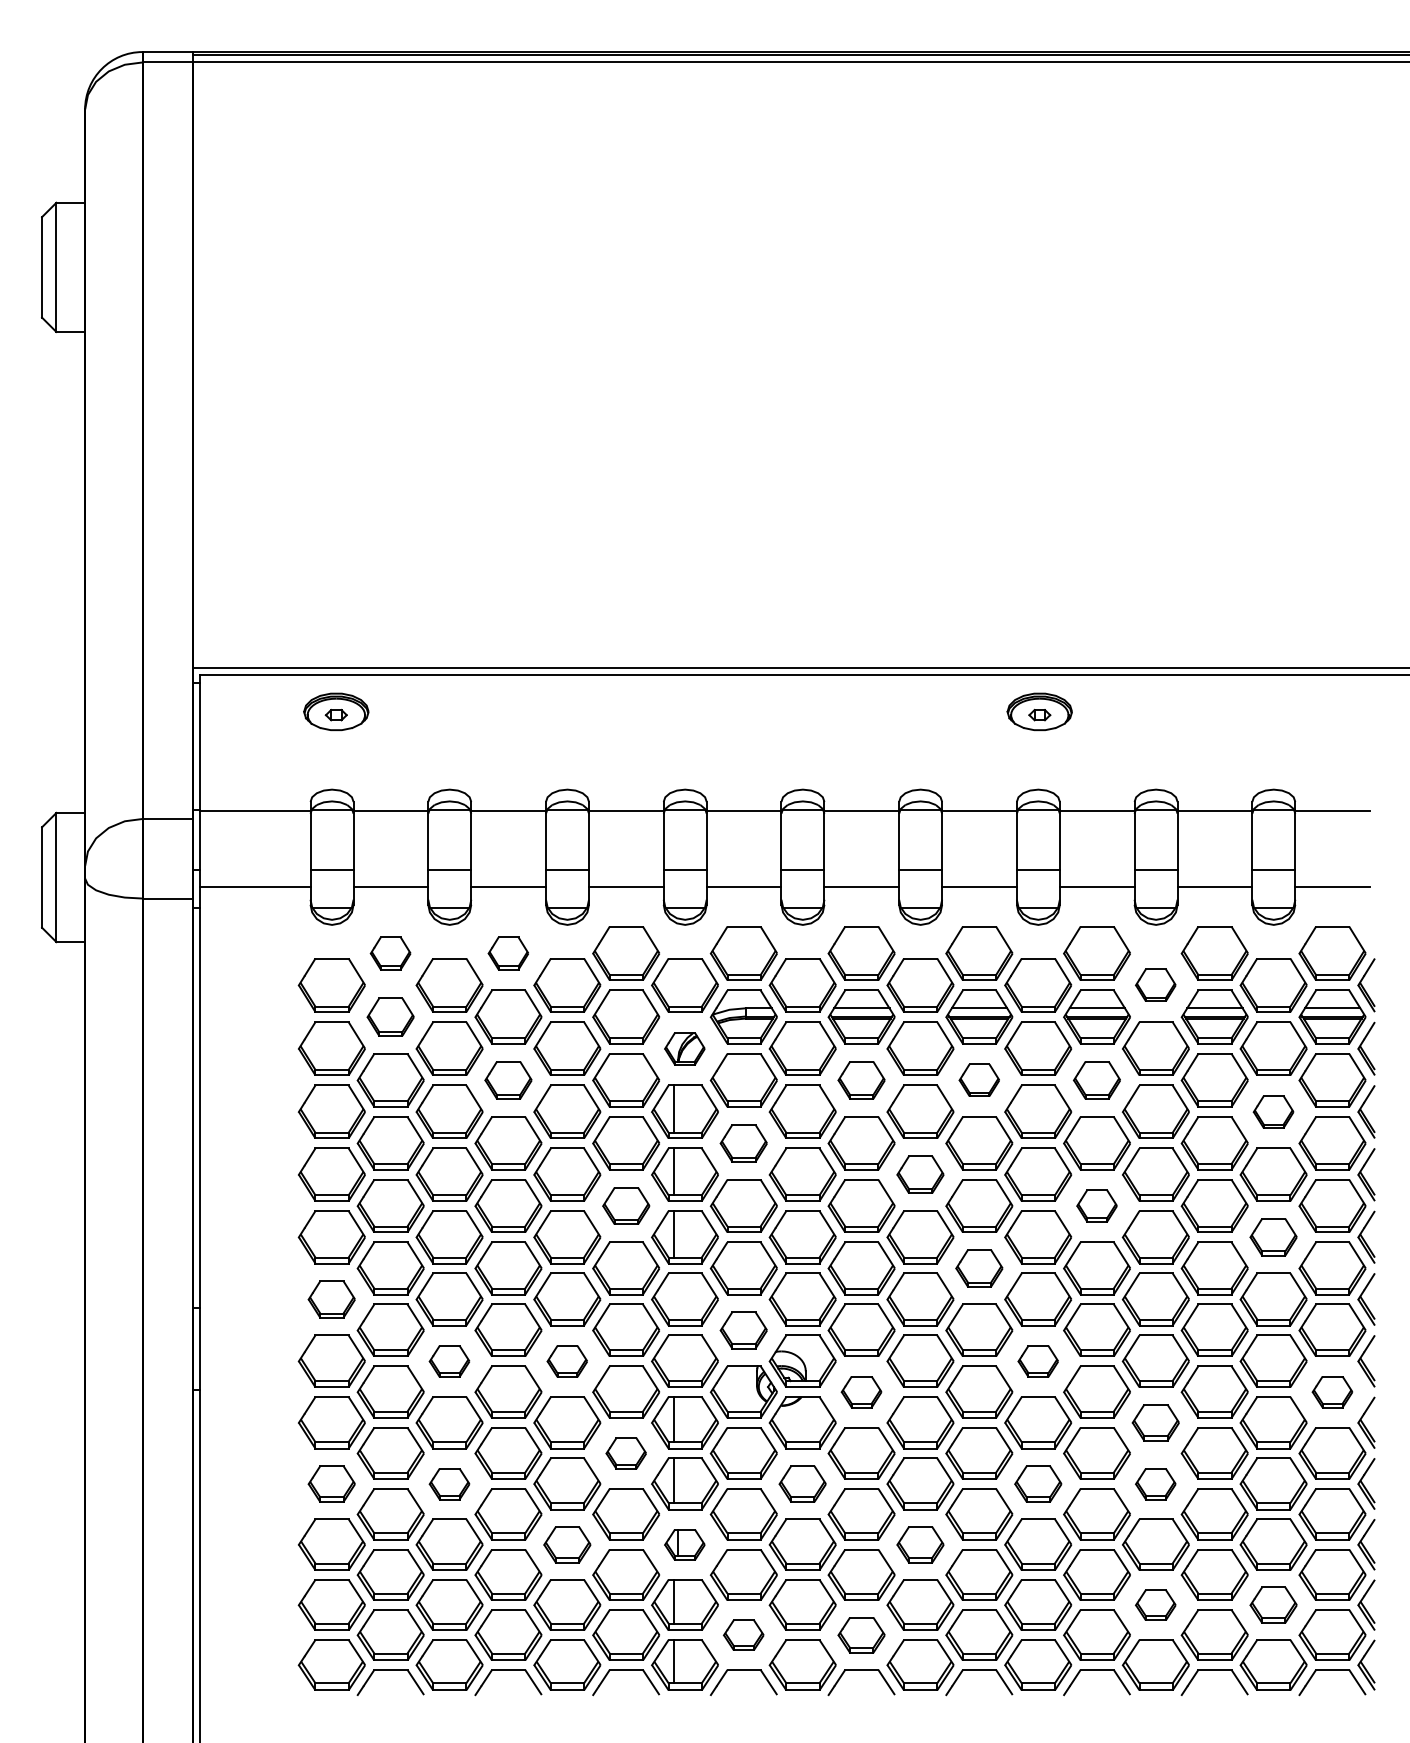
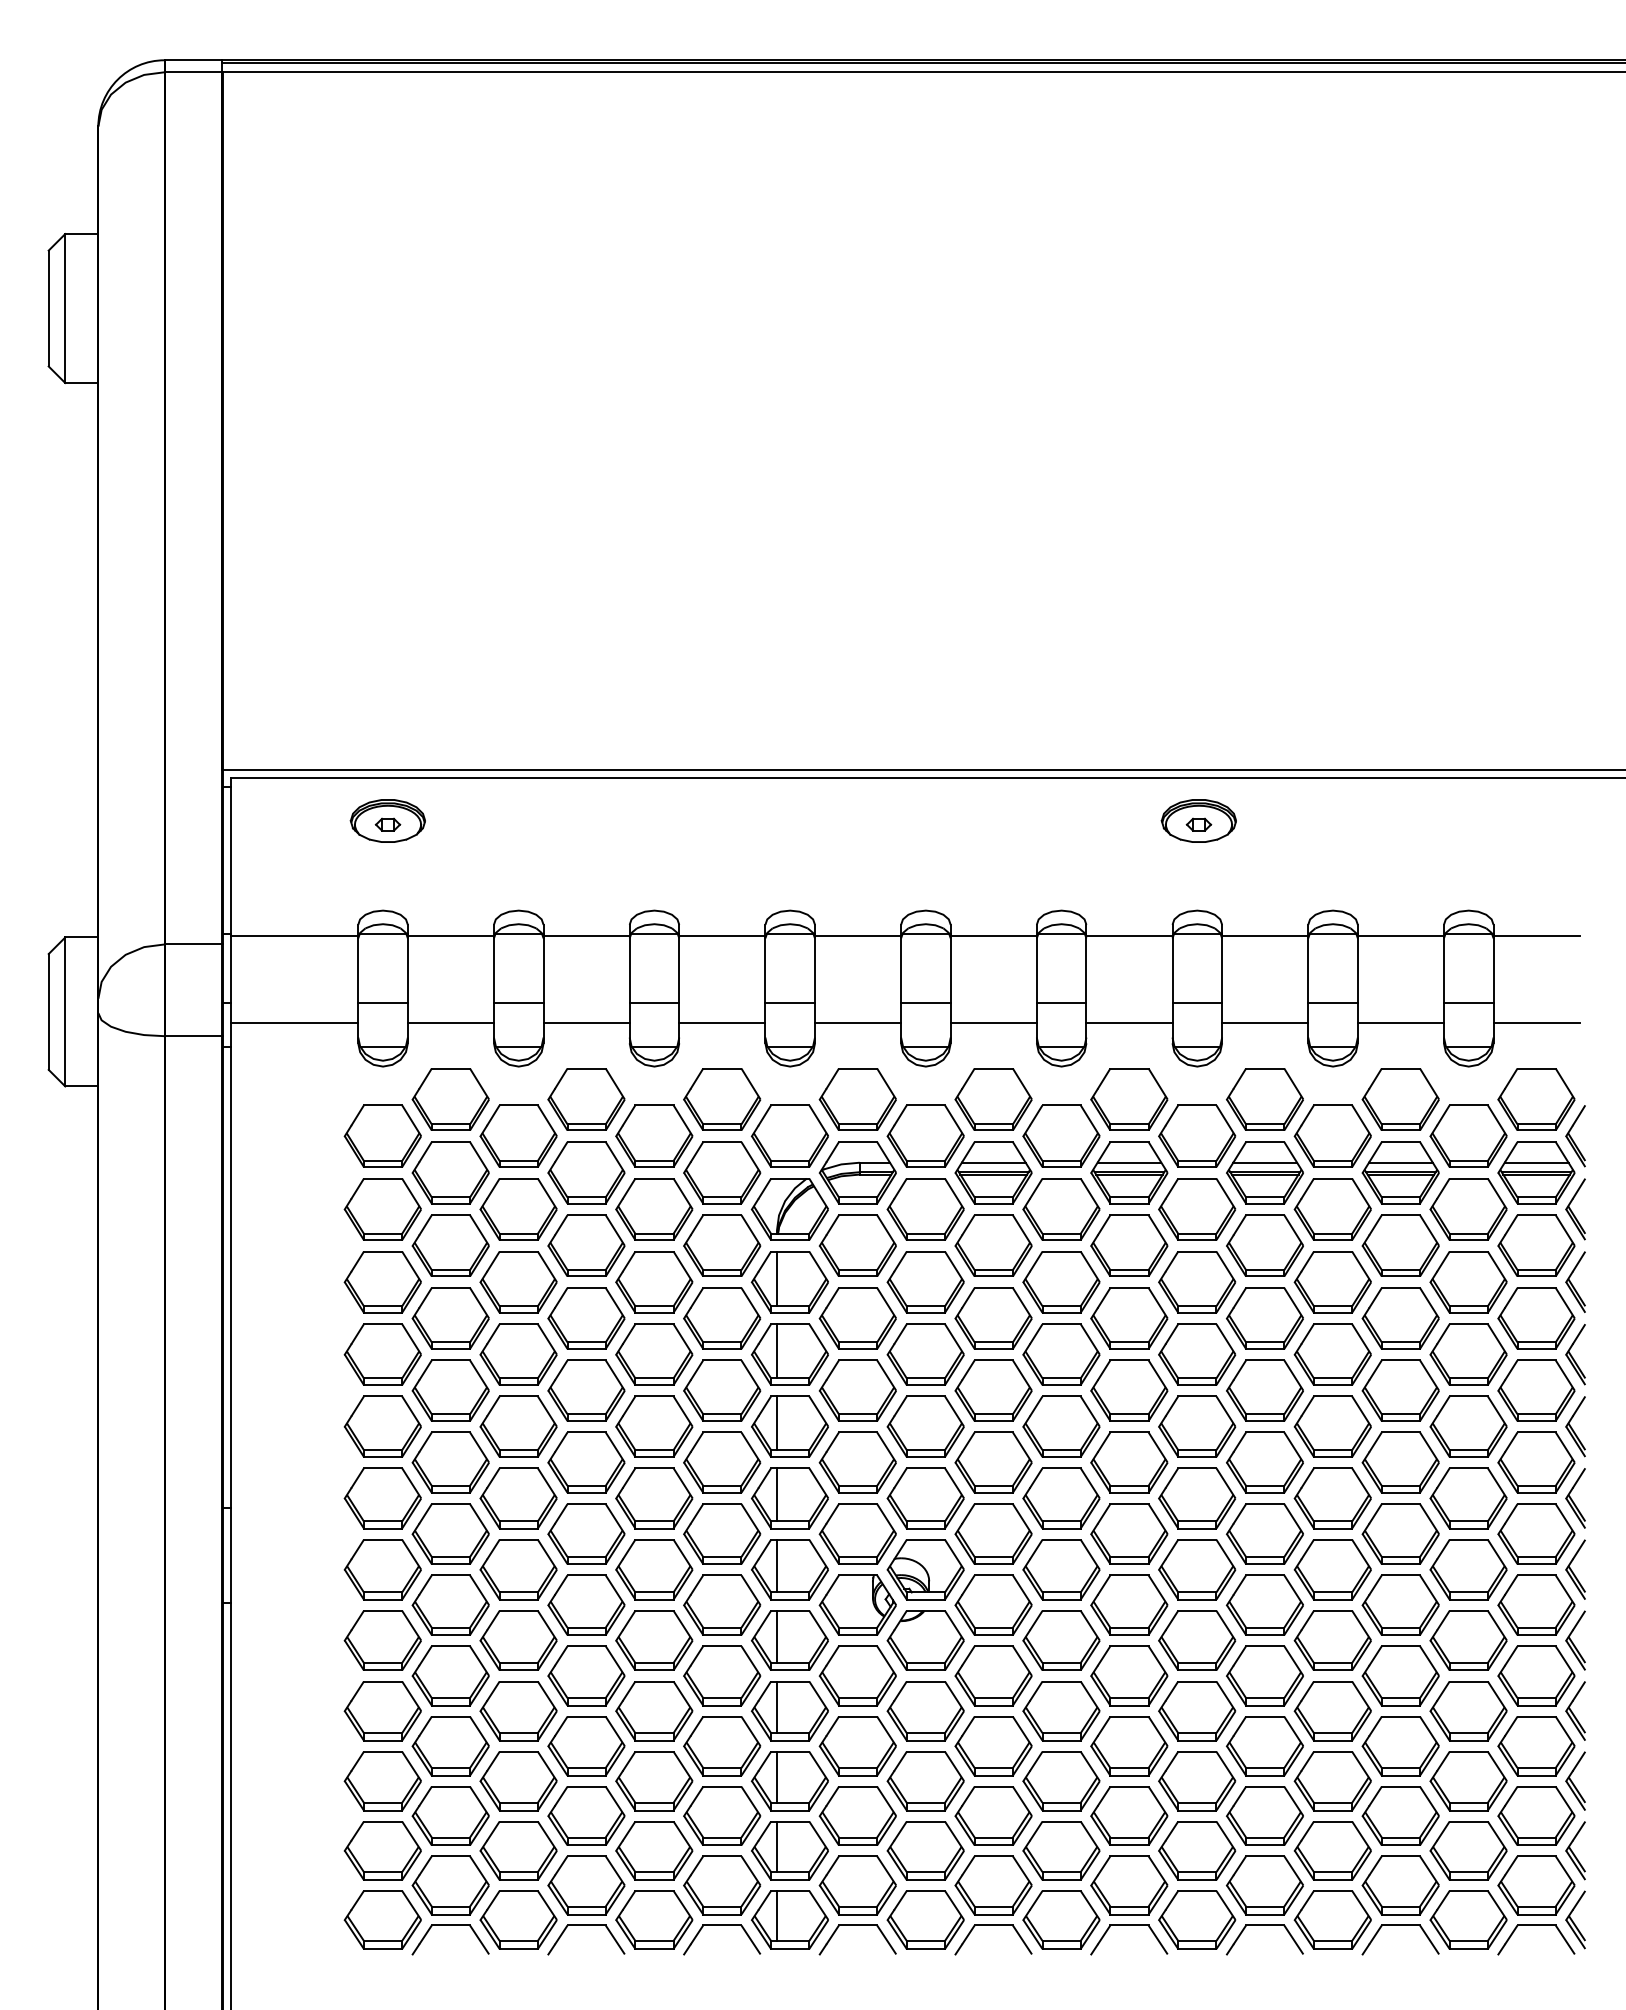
part: (390, 953) -> (450, 1099), size x1.67
part: (508, 953) -> (586, 1099), size x1.67
part: (1155, 984) -> (1332, 1135), size x1.67
part: (390, 1016) -> (450, 1172), size x1.43
part: (684, 1048) -> (789, 1209), size x1.67
part: (508, 1080) -> (586, 1245), size x1.43
part: (861, 1080) -> (993, 1245), size x1.43
part: (979, 1080) -> (1129, 1245), size x1.67
part: (1096, 1080) -> (1264, 1245), size x1.43
part: (1273, 1112) -> (1468, 1282), size x1.67
part: (743, 1143) -> (857, 1318), size x1.43
part: (920, 1174) -> (1061, 1354), size x1.43
part: (626, 1205) -> (722, 1390), size x1.43
part: (1096, 1205) -> (1264, 1390), size x1.67
part: (1273, 1237) -> (1468, 1426), size x1.43
part: (979, 1268) -> (1129, 1462), size x1.43
line: (673, 1296) -> (776, 1494), added
part: (331, 1299) -> (382, 1498), size x1.43
part: (743, 1329) -> (857, 1533), size x1.43
line: (673, 1357) -> (776, 1565), added
part: (449, 1361) -> (518, 1569), size x1.67
part: (567, 1361) -> (654, 1569), size x1.67
part: (1038, 1361) -> (1197, 1569), size x1.67
part: (861, 1391) -> (993, 1604), size x1.67
part: (1332, 1391) -> (1536, 1604), size x1.67
part: (1155, 1422) -> (1332, 1640), size x1.43
part: (626, 1453) -> (722, 1675), size x1.67
part: (331, 1484) -> (382, 1711), size x1.43
part: (449, 1484) -> (518, 1711), size x1.67
part: (802, 1484) -> (925, 1711), size x1.43
part: (1038, 1484) -> (1197, 1711), size x1.43
part: (1155, 1484) -> (1332, 1711), size x1.67
part: (567, 1545) -> (654, 1781), size x1.43
part: (684, 1545) -> (789, 1781), size x1.67
part: (920, 1545) -> (1061, 1781), size x1.43
part: (1155, 1604) -> (1332, 1850), size x1.67
part: (1273, 1604) -> (1468, 1850), size x1.43
part: (743, 1635) -> (857, 1885), size x1.67
part: (861, 1635) -> (993, 1885), size x1.43

